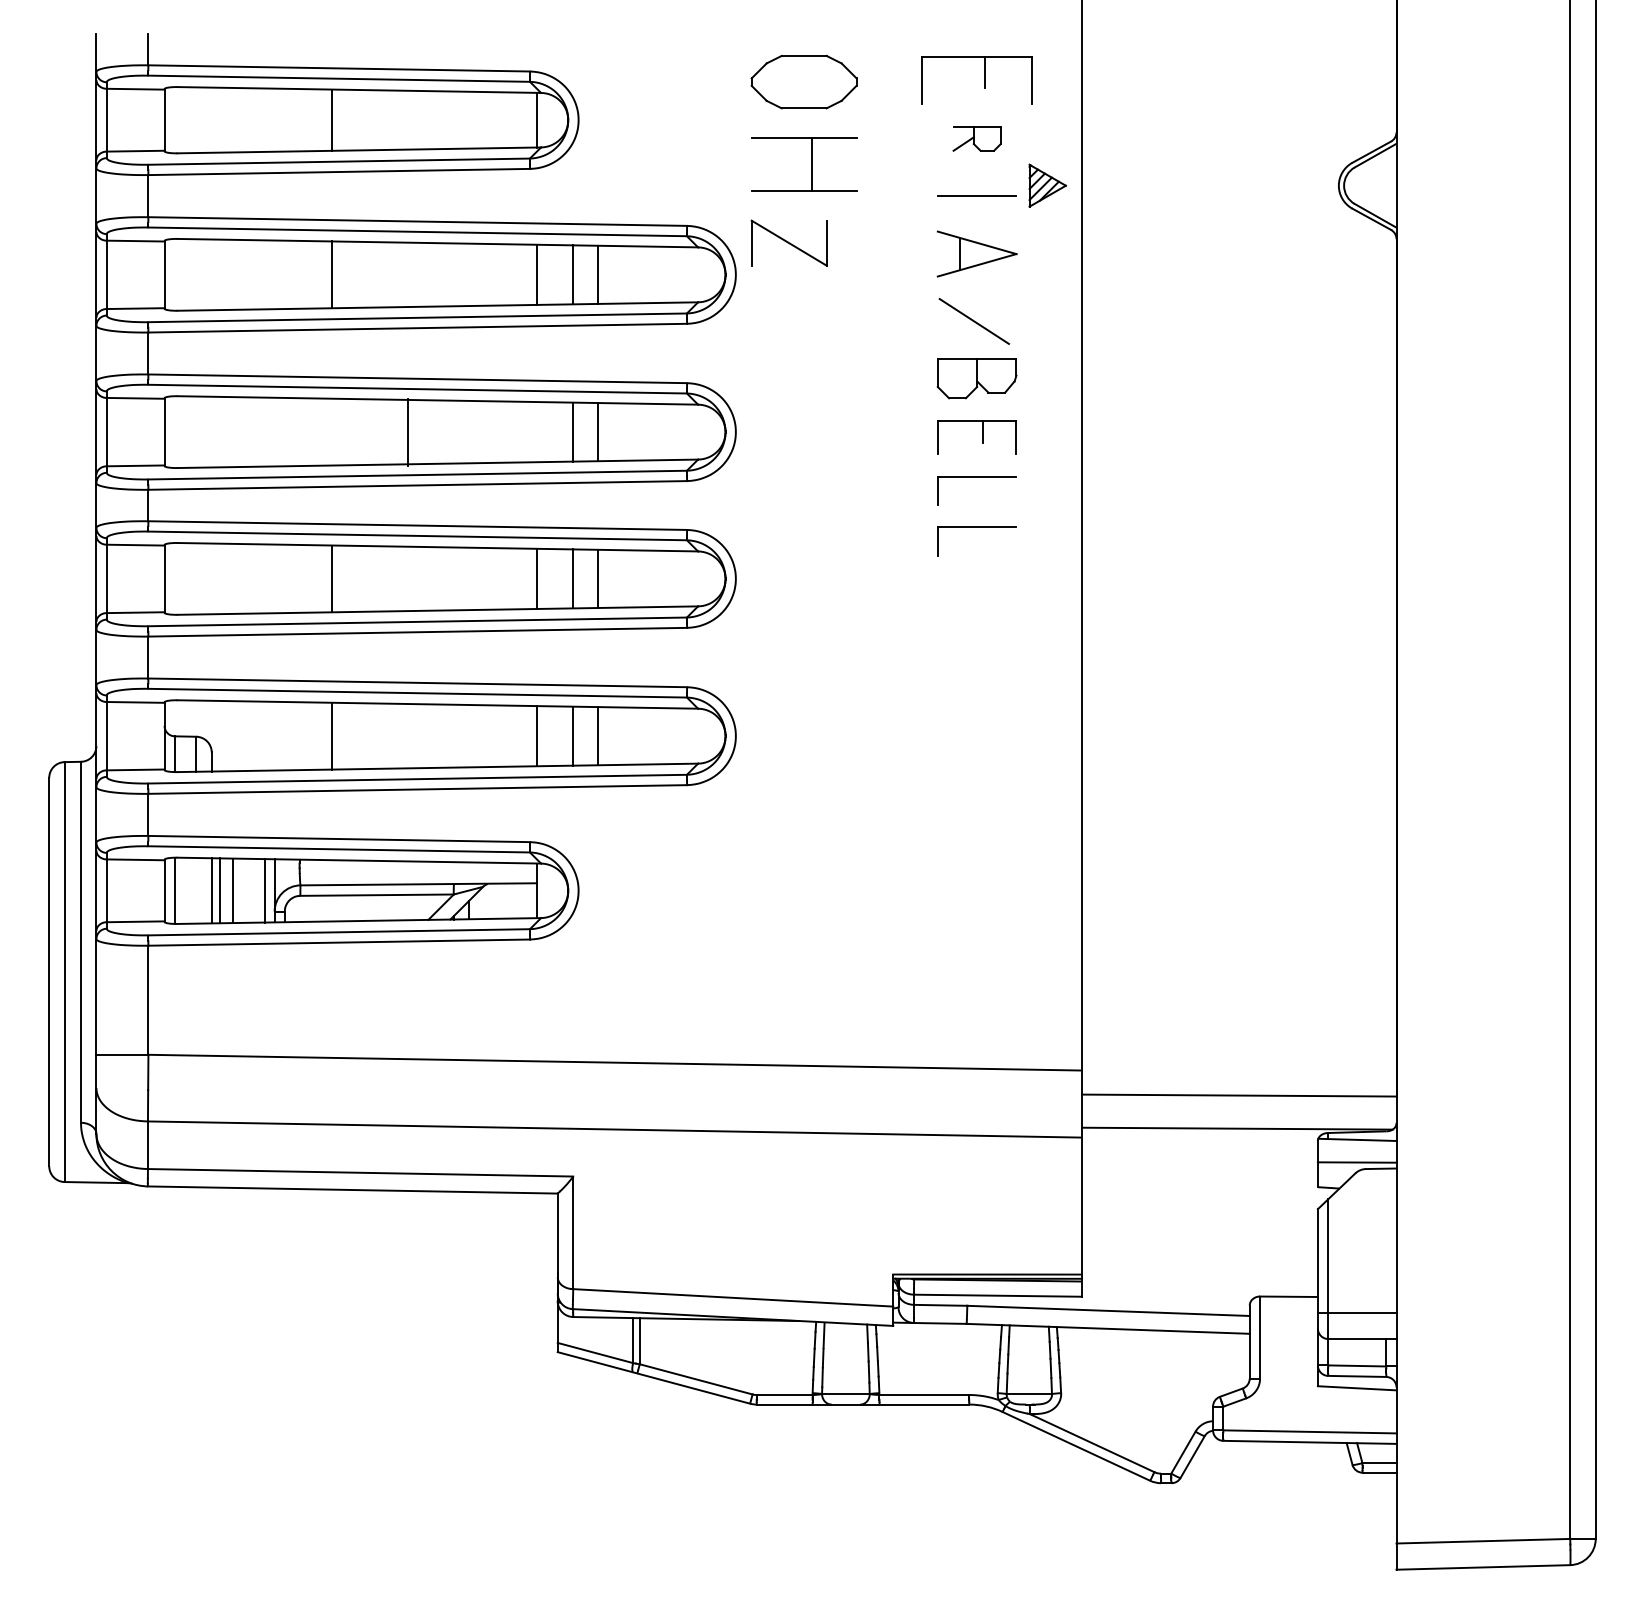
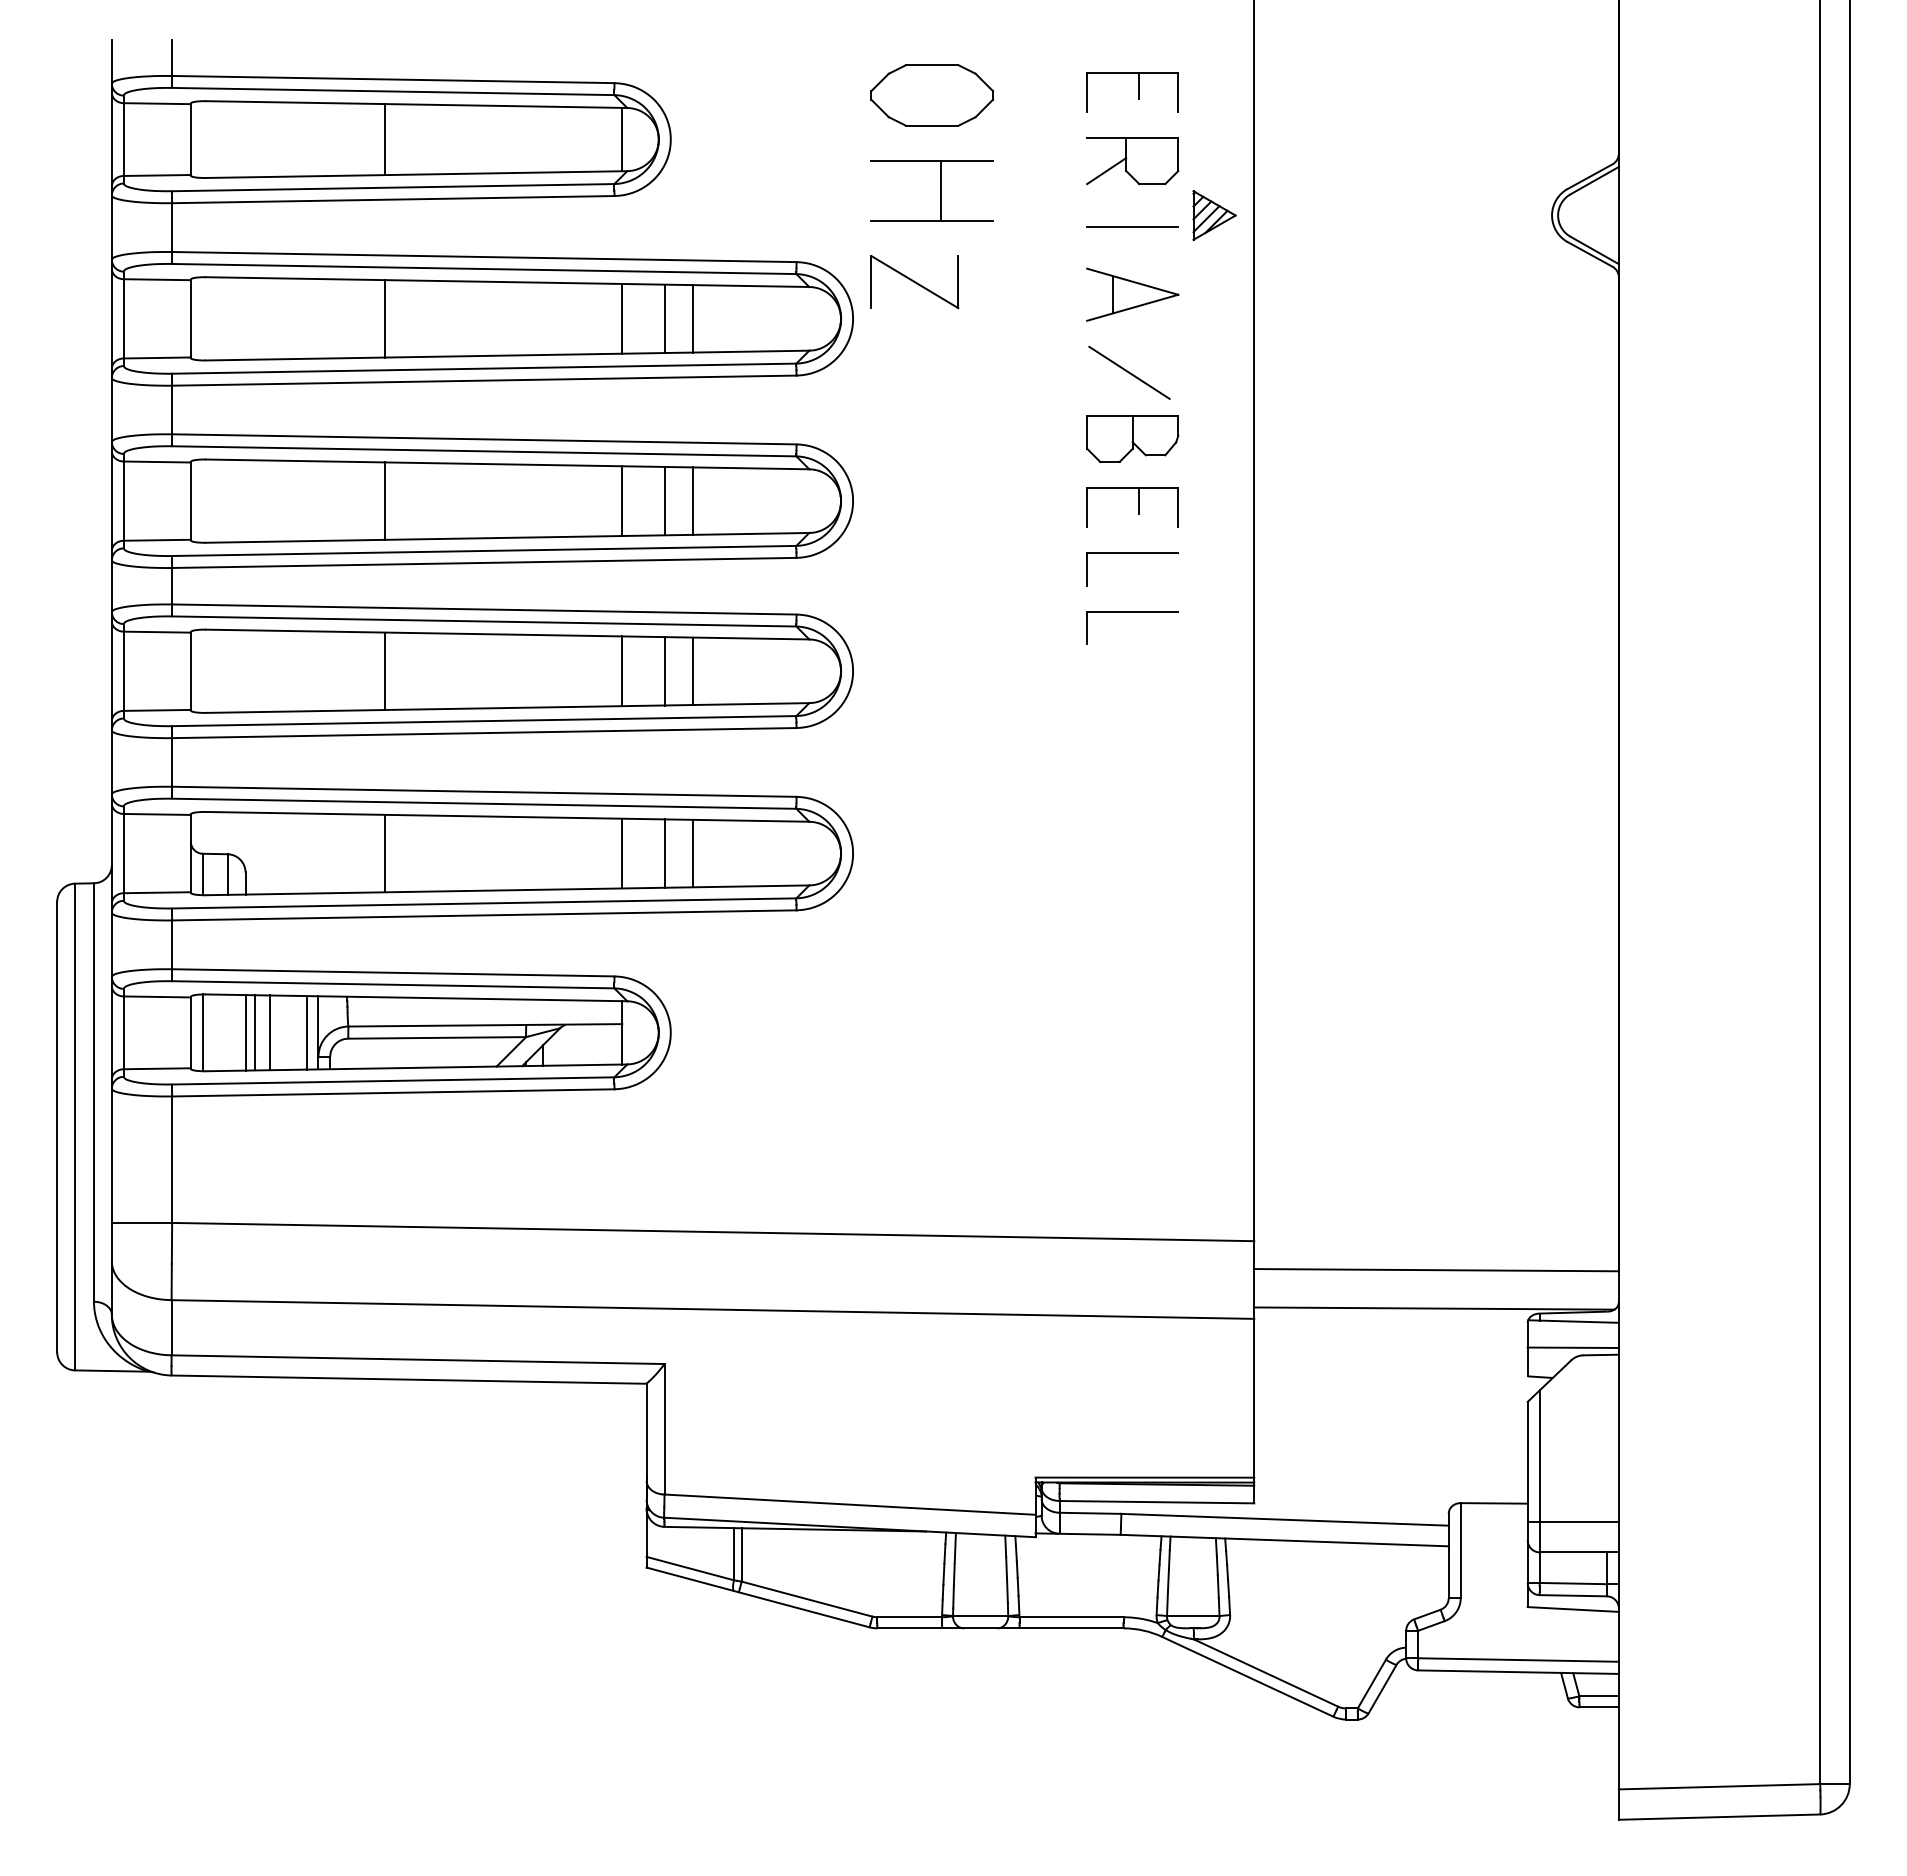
part: (976, 79) -> (1132, 92), size x0.71
part: (976, 139) -> (1132, 161), size x1.67
line: (408, 431) -> (385, 500), moved
line: (536, 432) -> (622, 501), added

